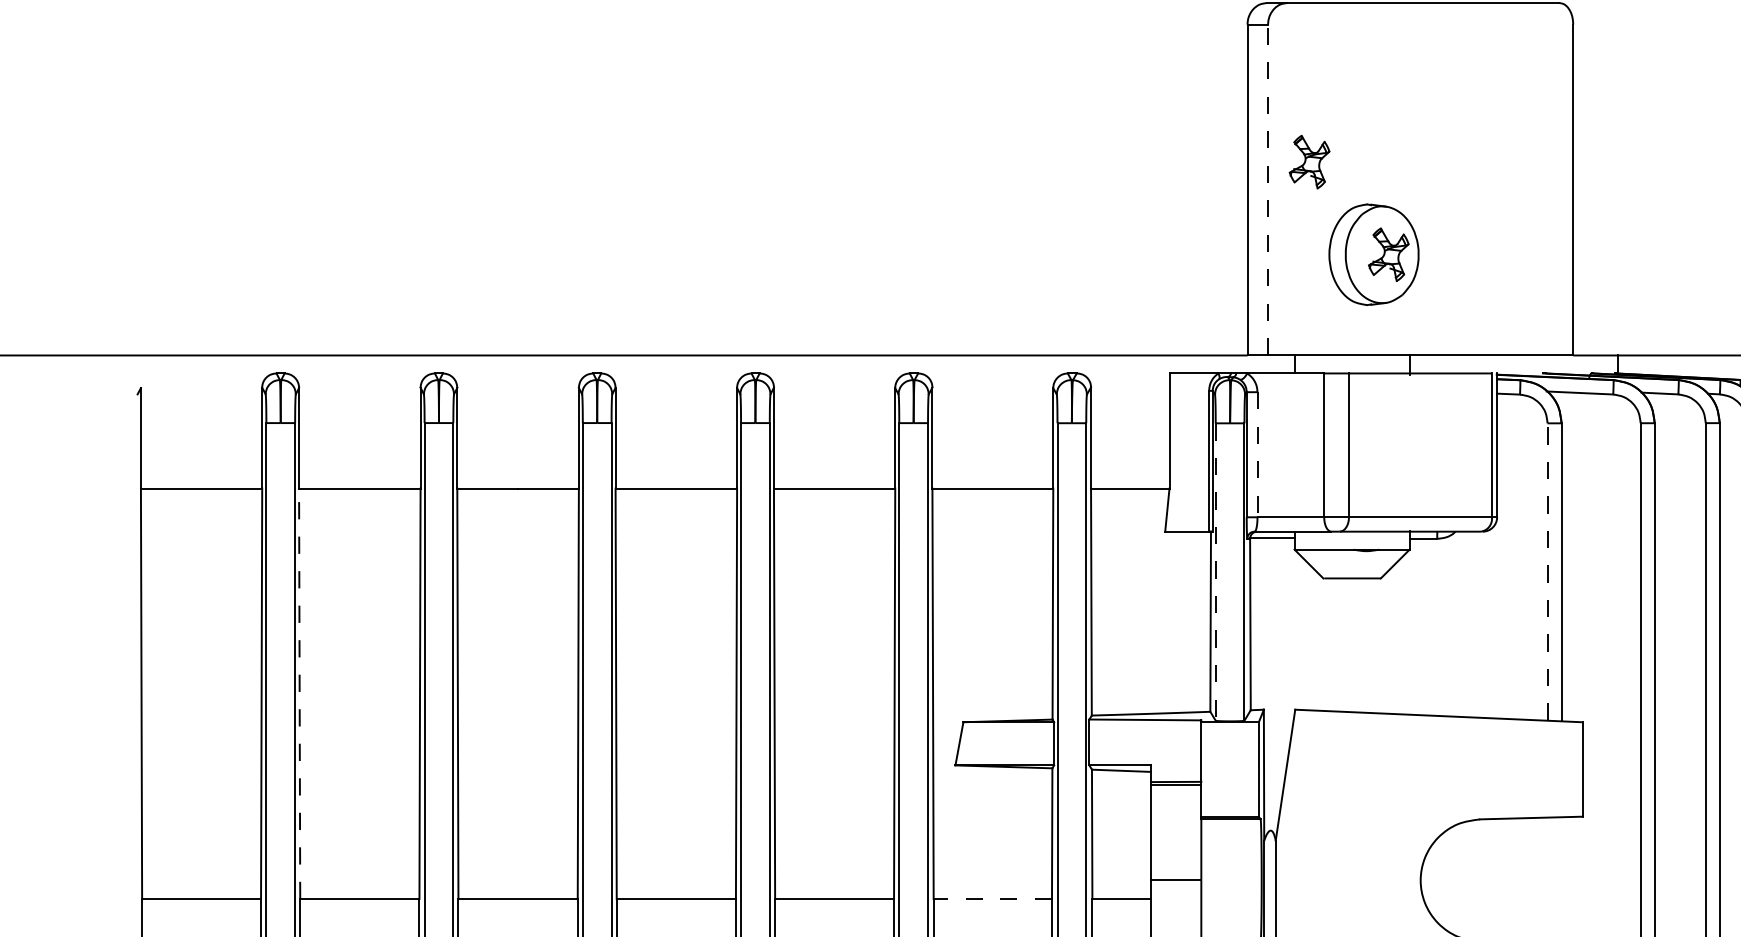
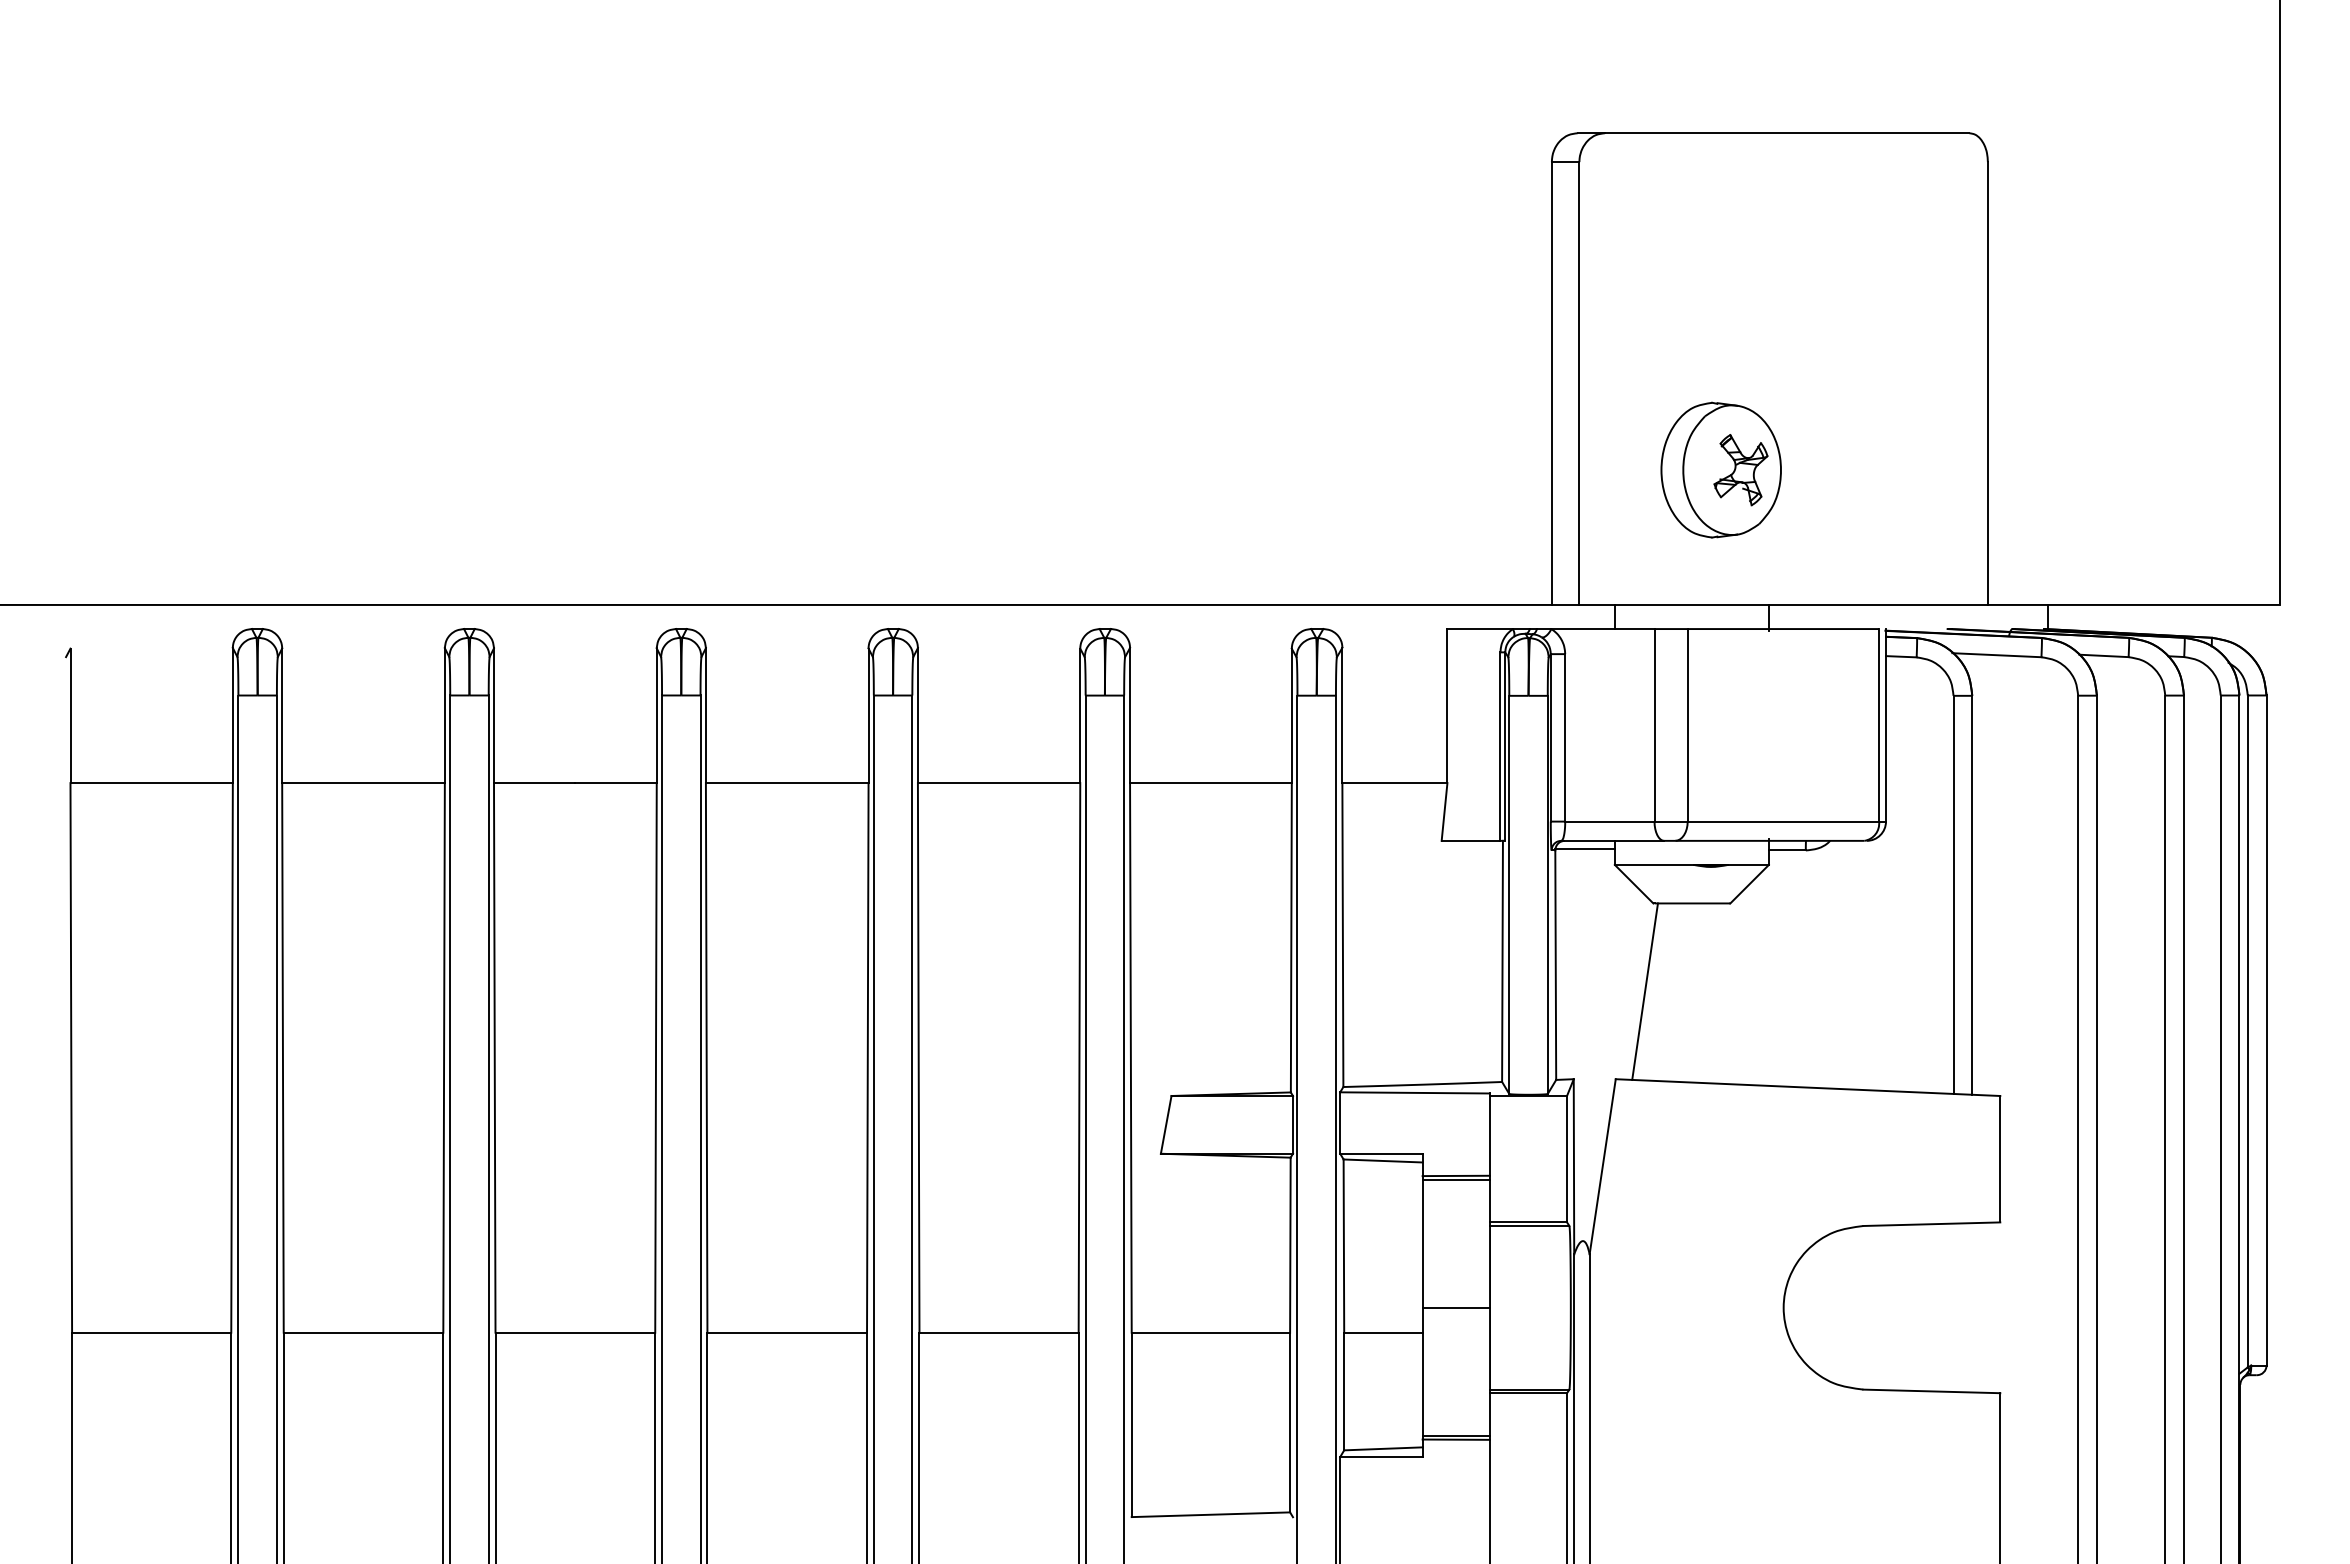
part: (1309, 162) -> (1634, 346), removed
line: (1268, 190) -> (1579, 383), dashed -> solid
line: (1257, 454) -> (1565, 737), dashed -> solid
line: (1547, 571) -> (1953, 894), dashed -> solid
line: (1215, 572) -> (1509, 895), dashed -> solid
line: (1316, 644) -> (1644, 991), added
line: (299, 693) -> (282, 1057), dashed -> solid
line: (992, 898) -> (1210, 1332), dashed -> solid

